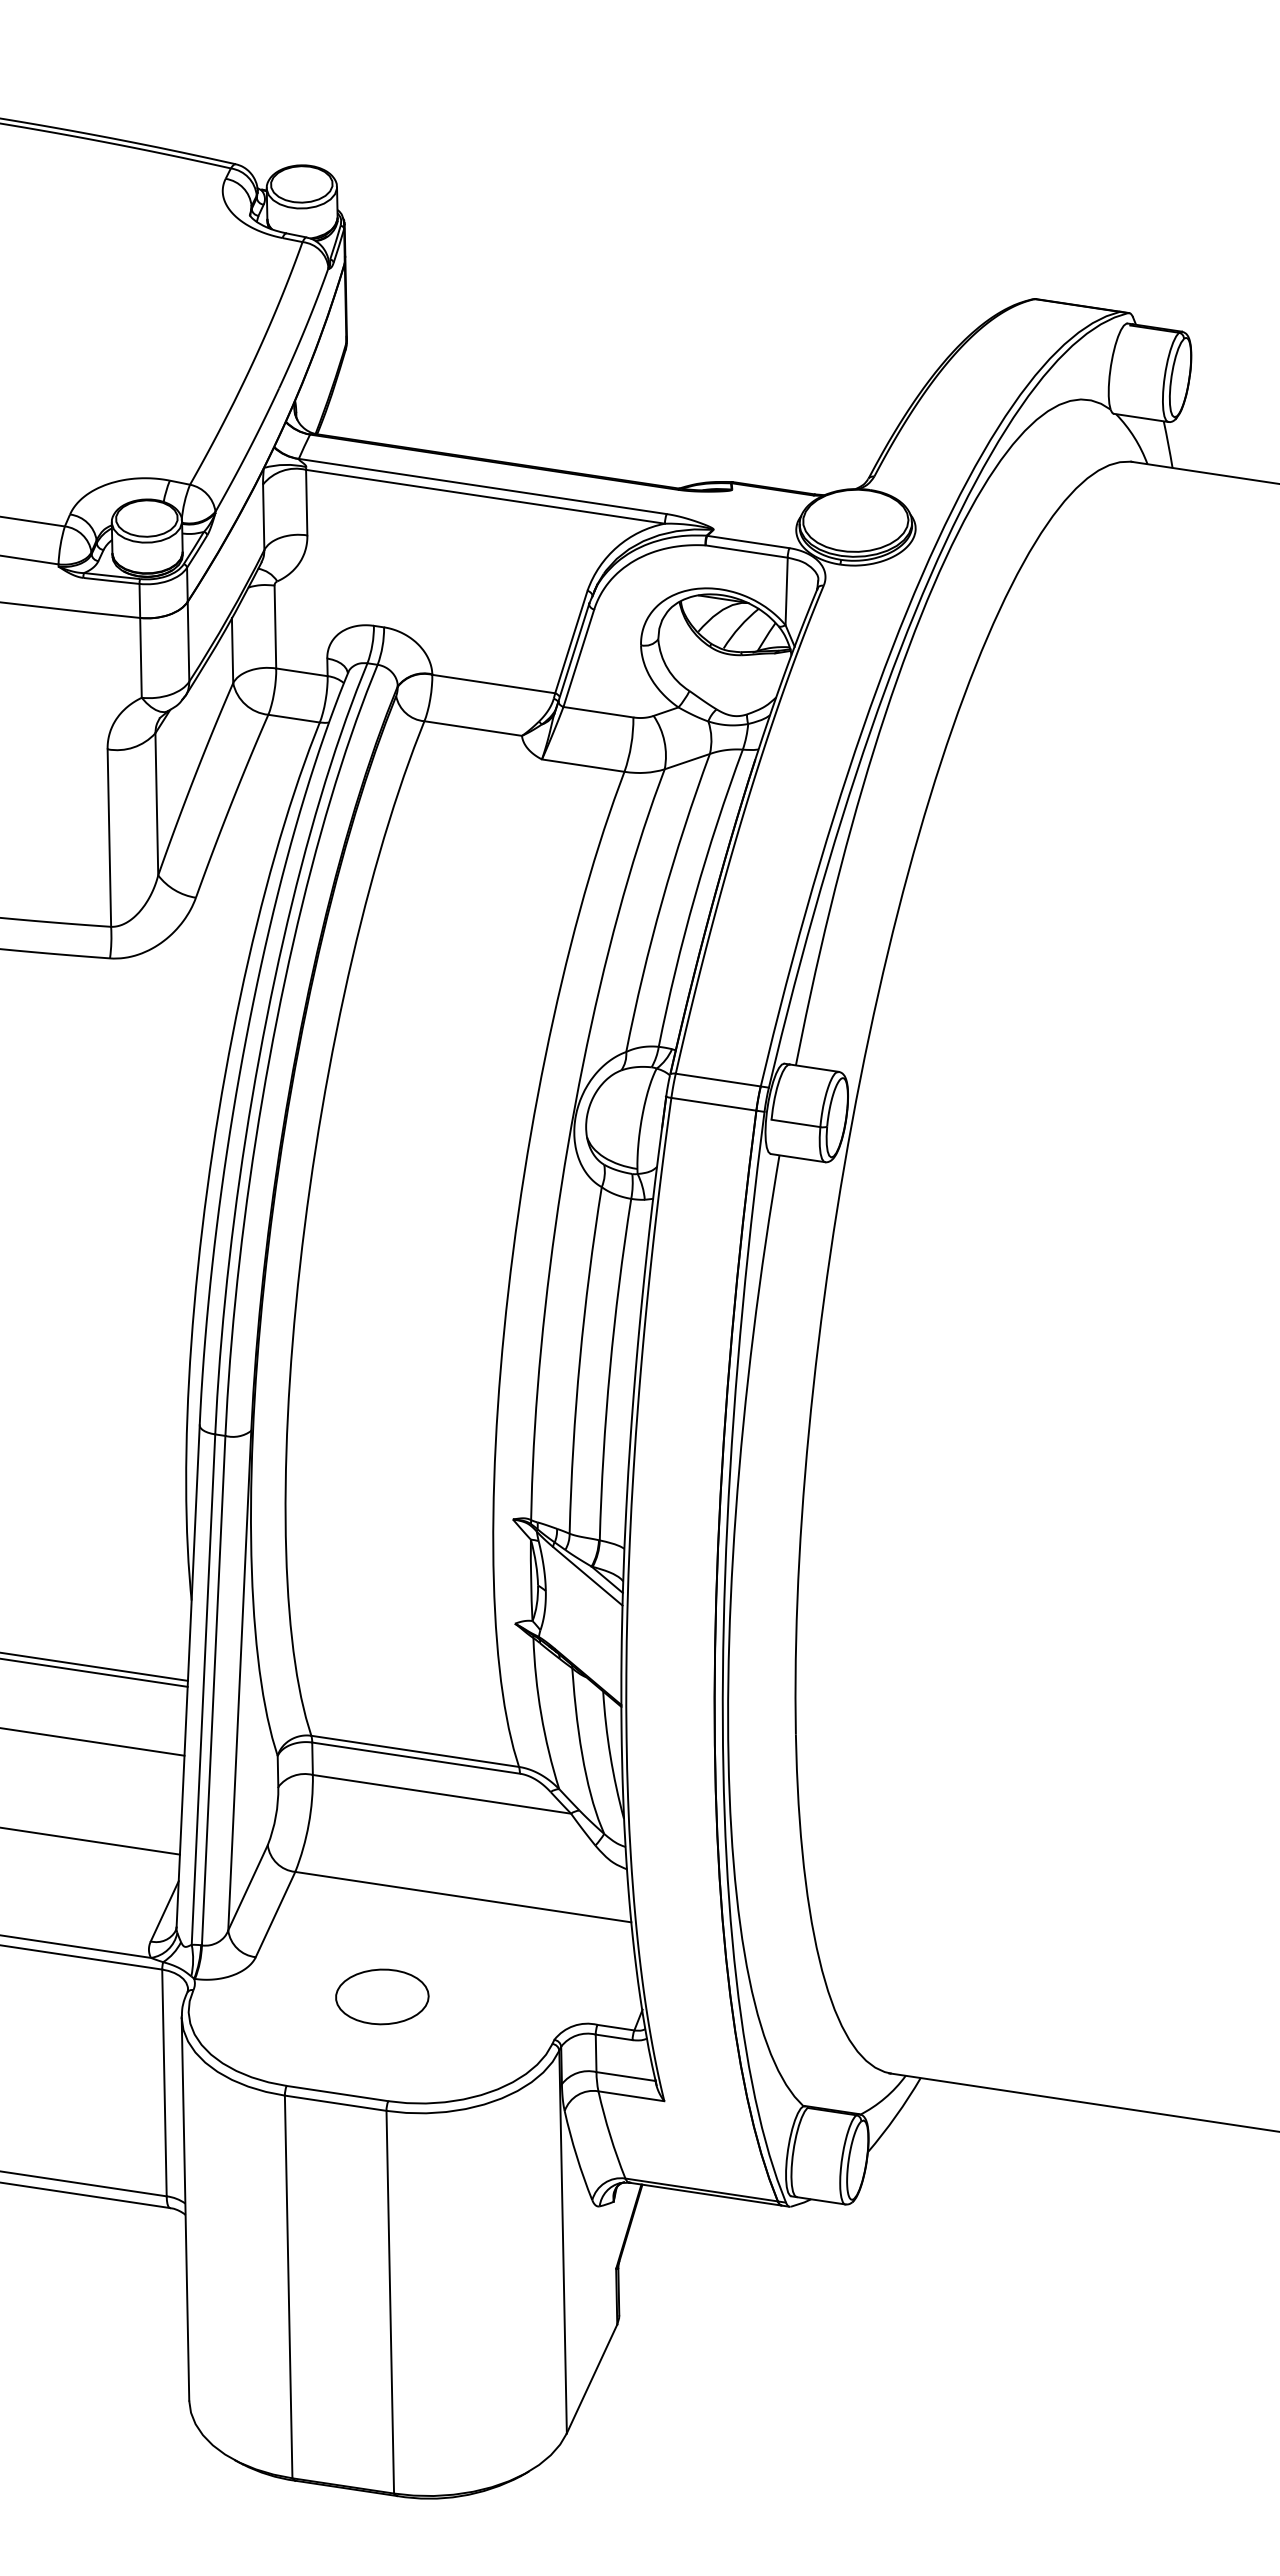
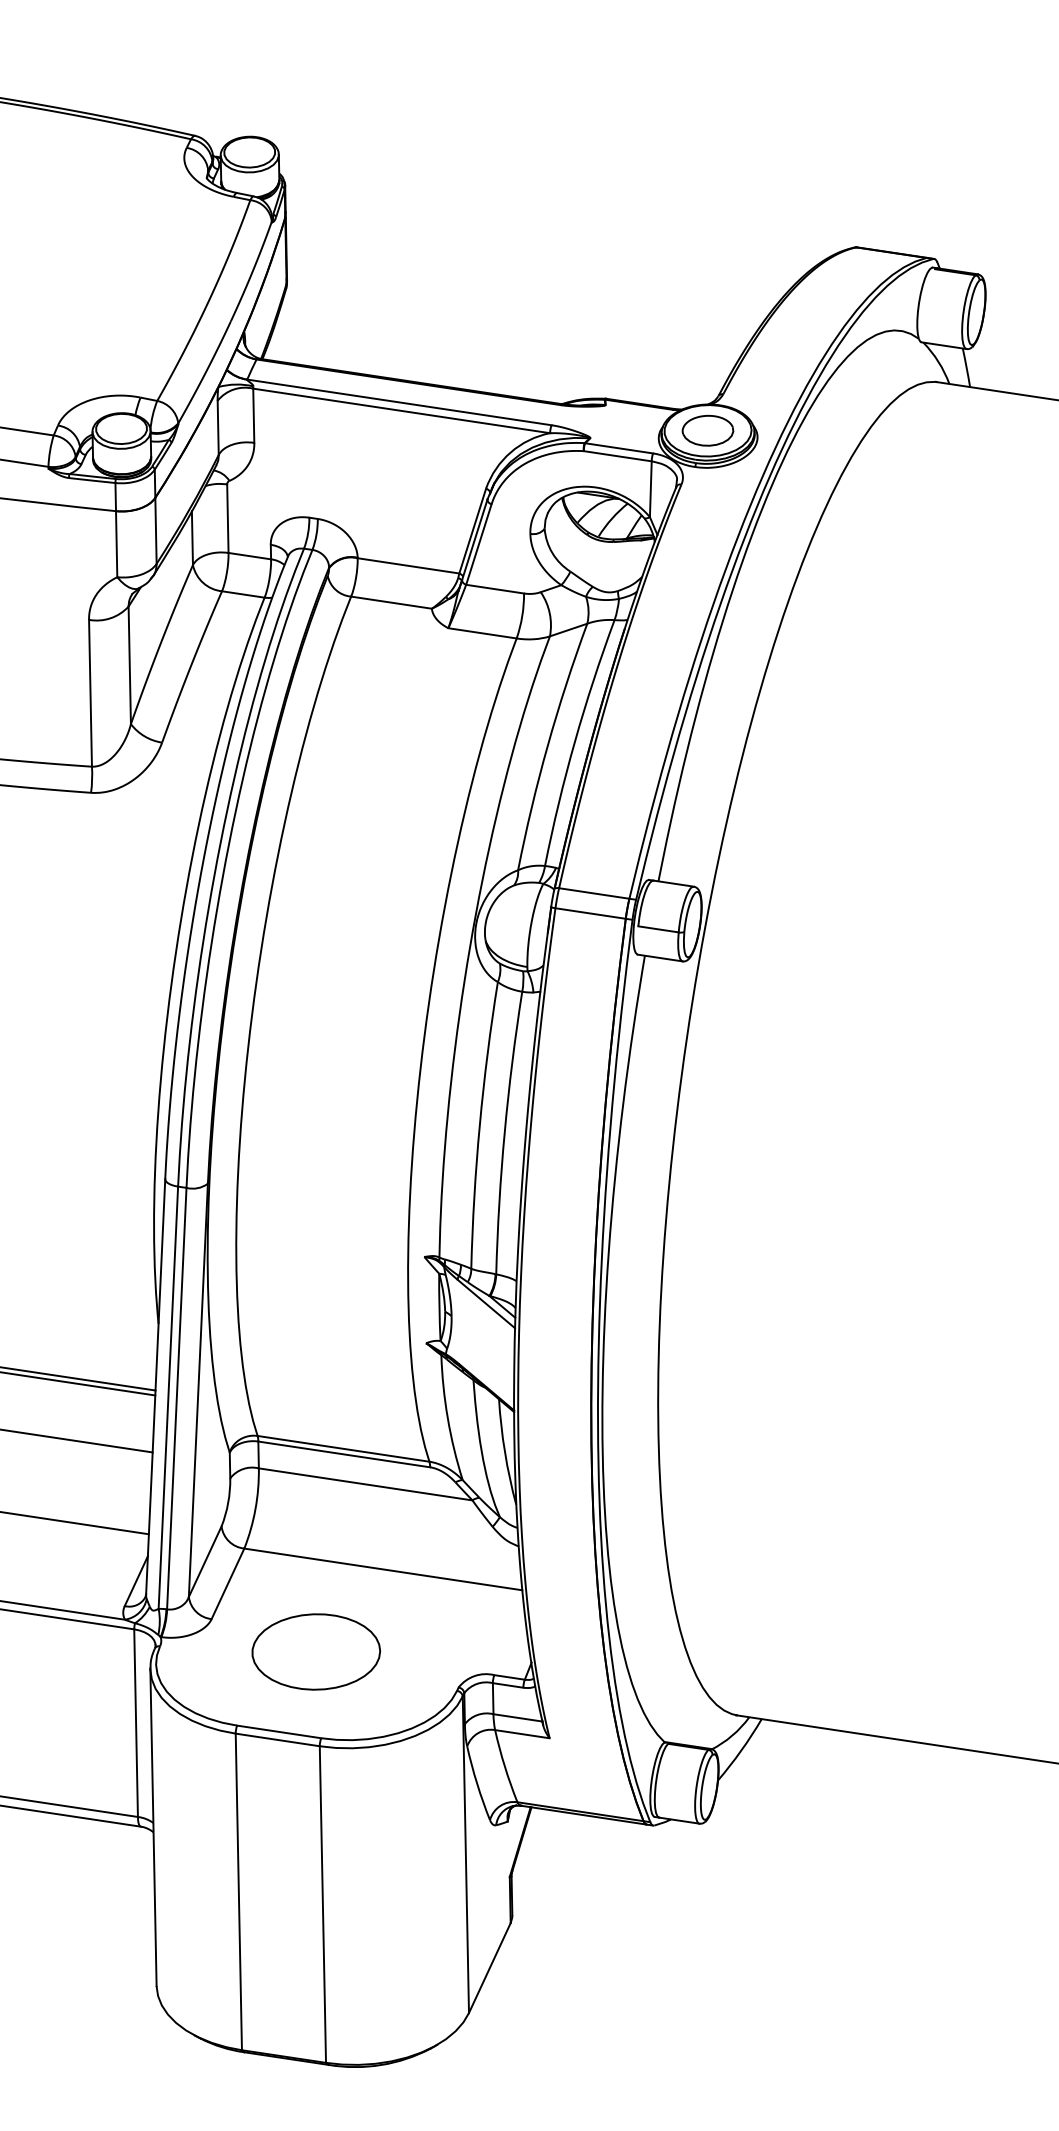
part: (855, 520) -> (707, 430), added
part: (382, 1996) -> (316, 1651), size x1.67

